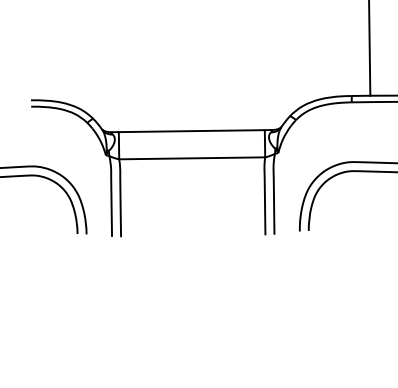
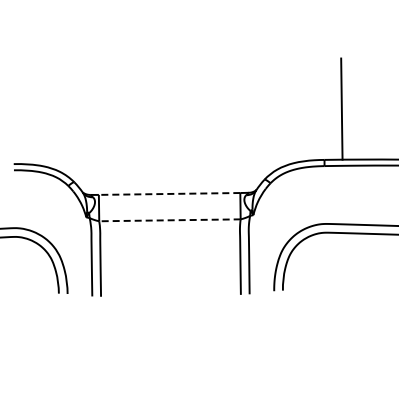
line: (191, 130) -> (169, 193), solid -> dashed
line: (191, 158) -> (169, 220), solid -> dashed

